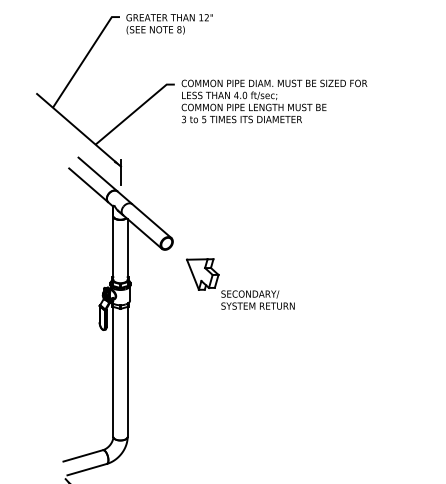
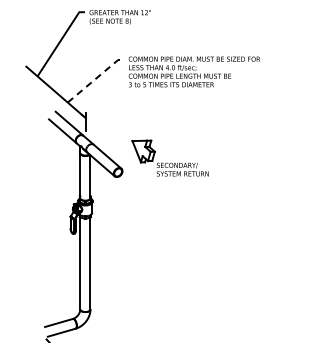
line: (136, 110) -> (96, 78), solid -> dashed
part: (239, 282) -> (169, 157), moved

